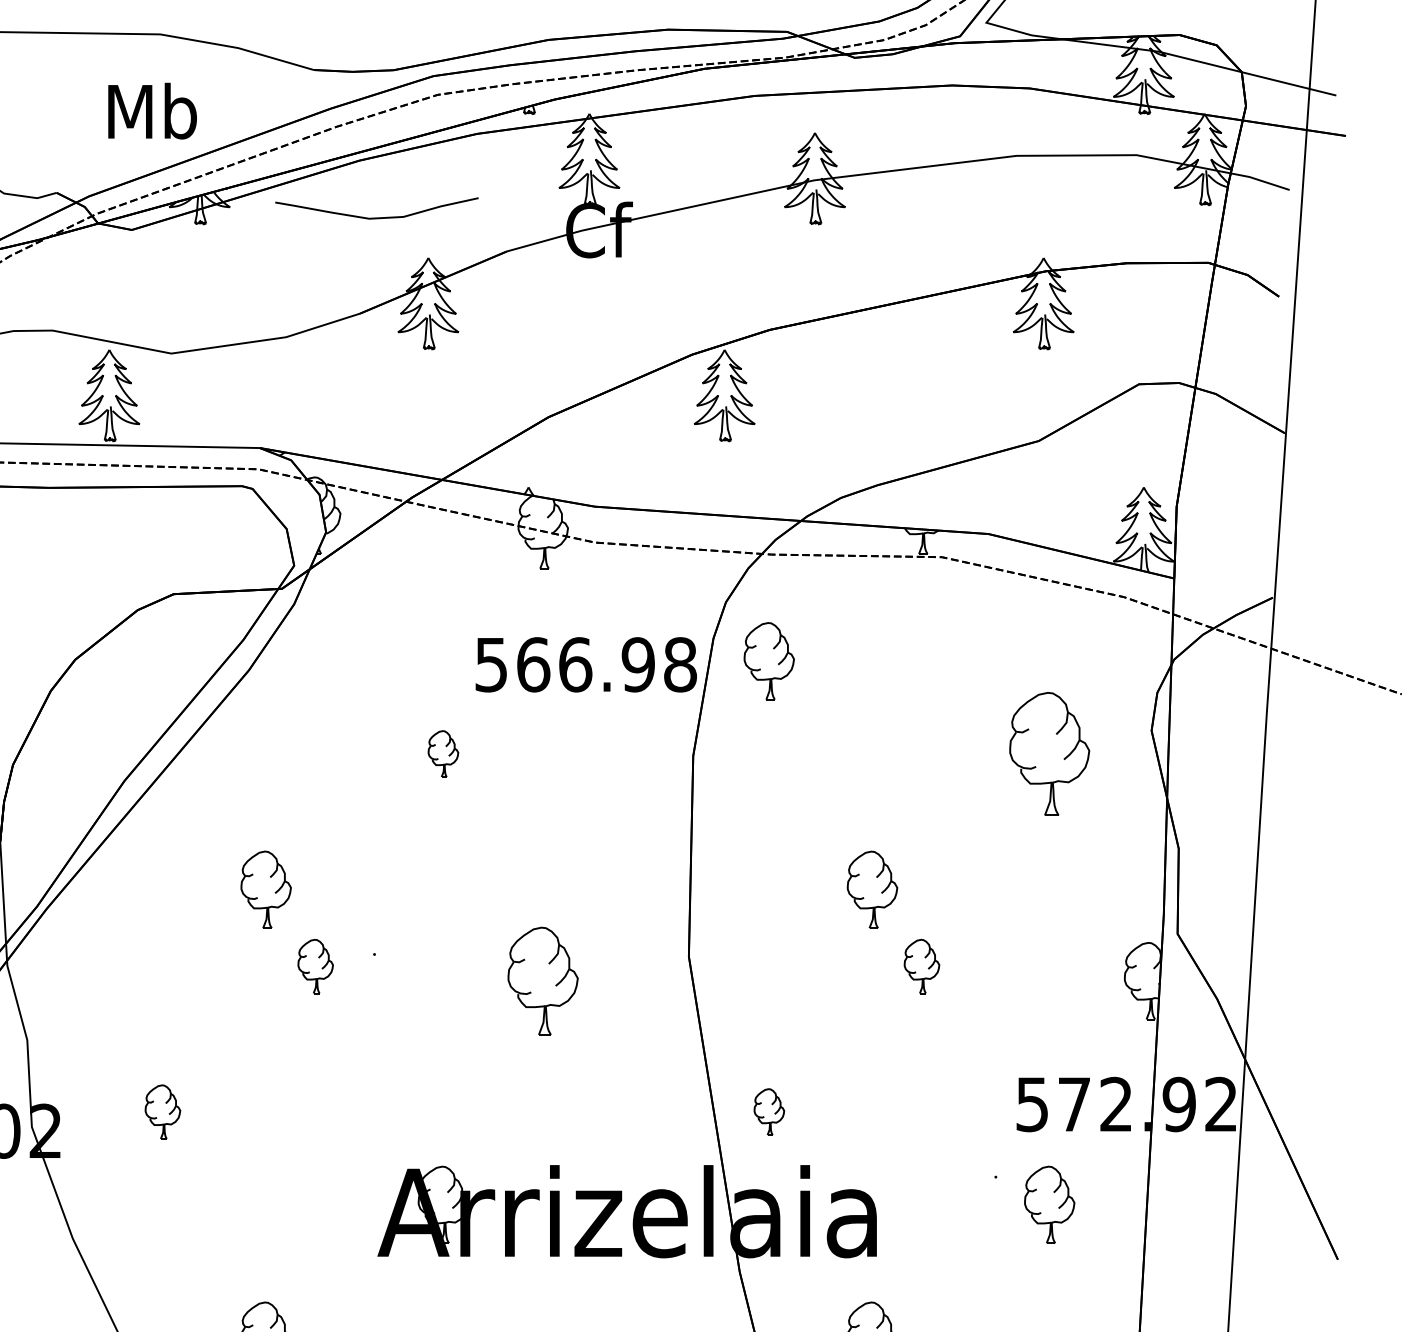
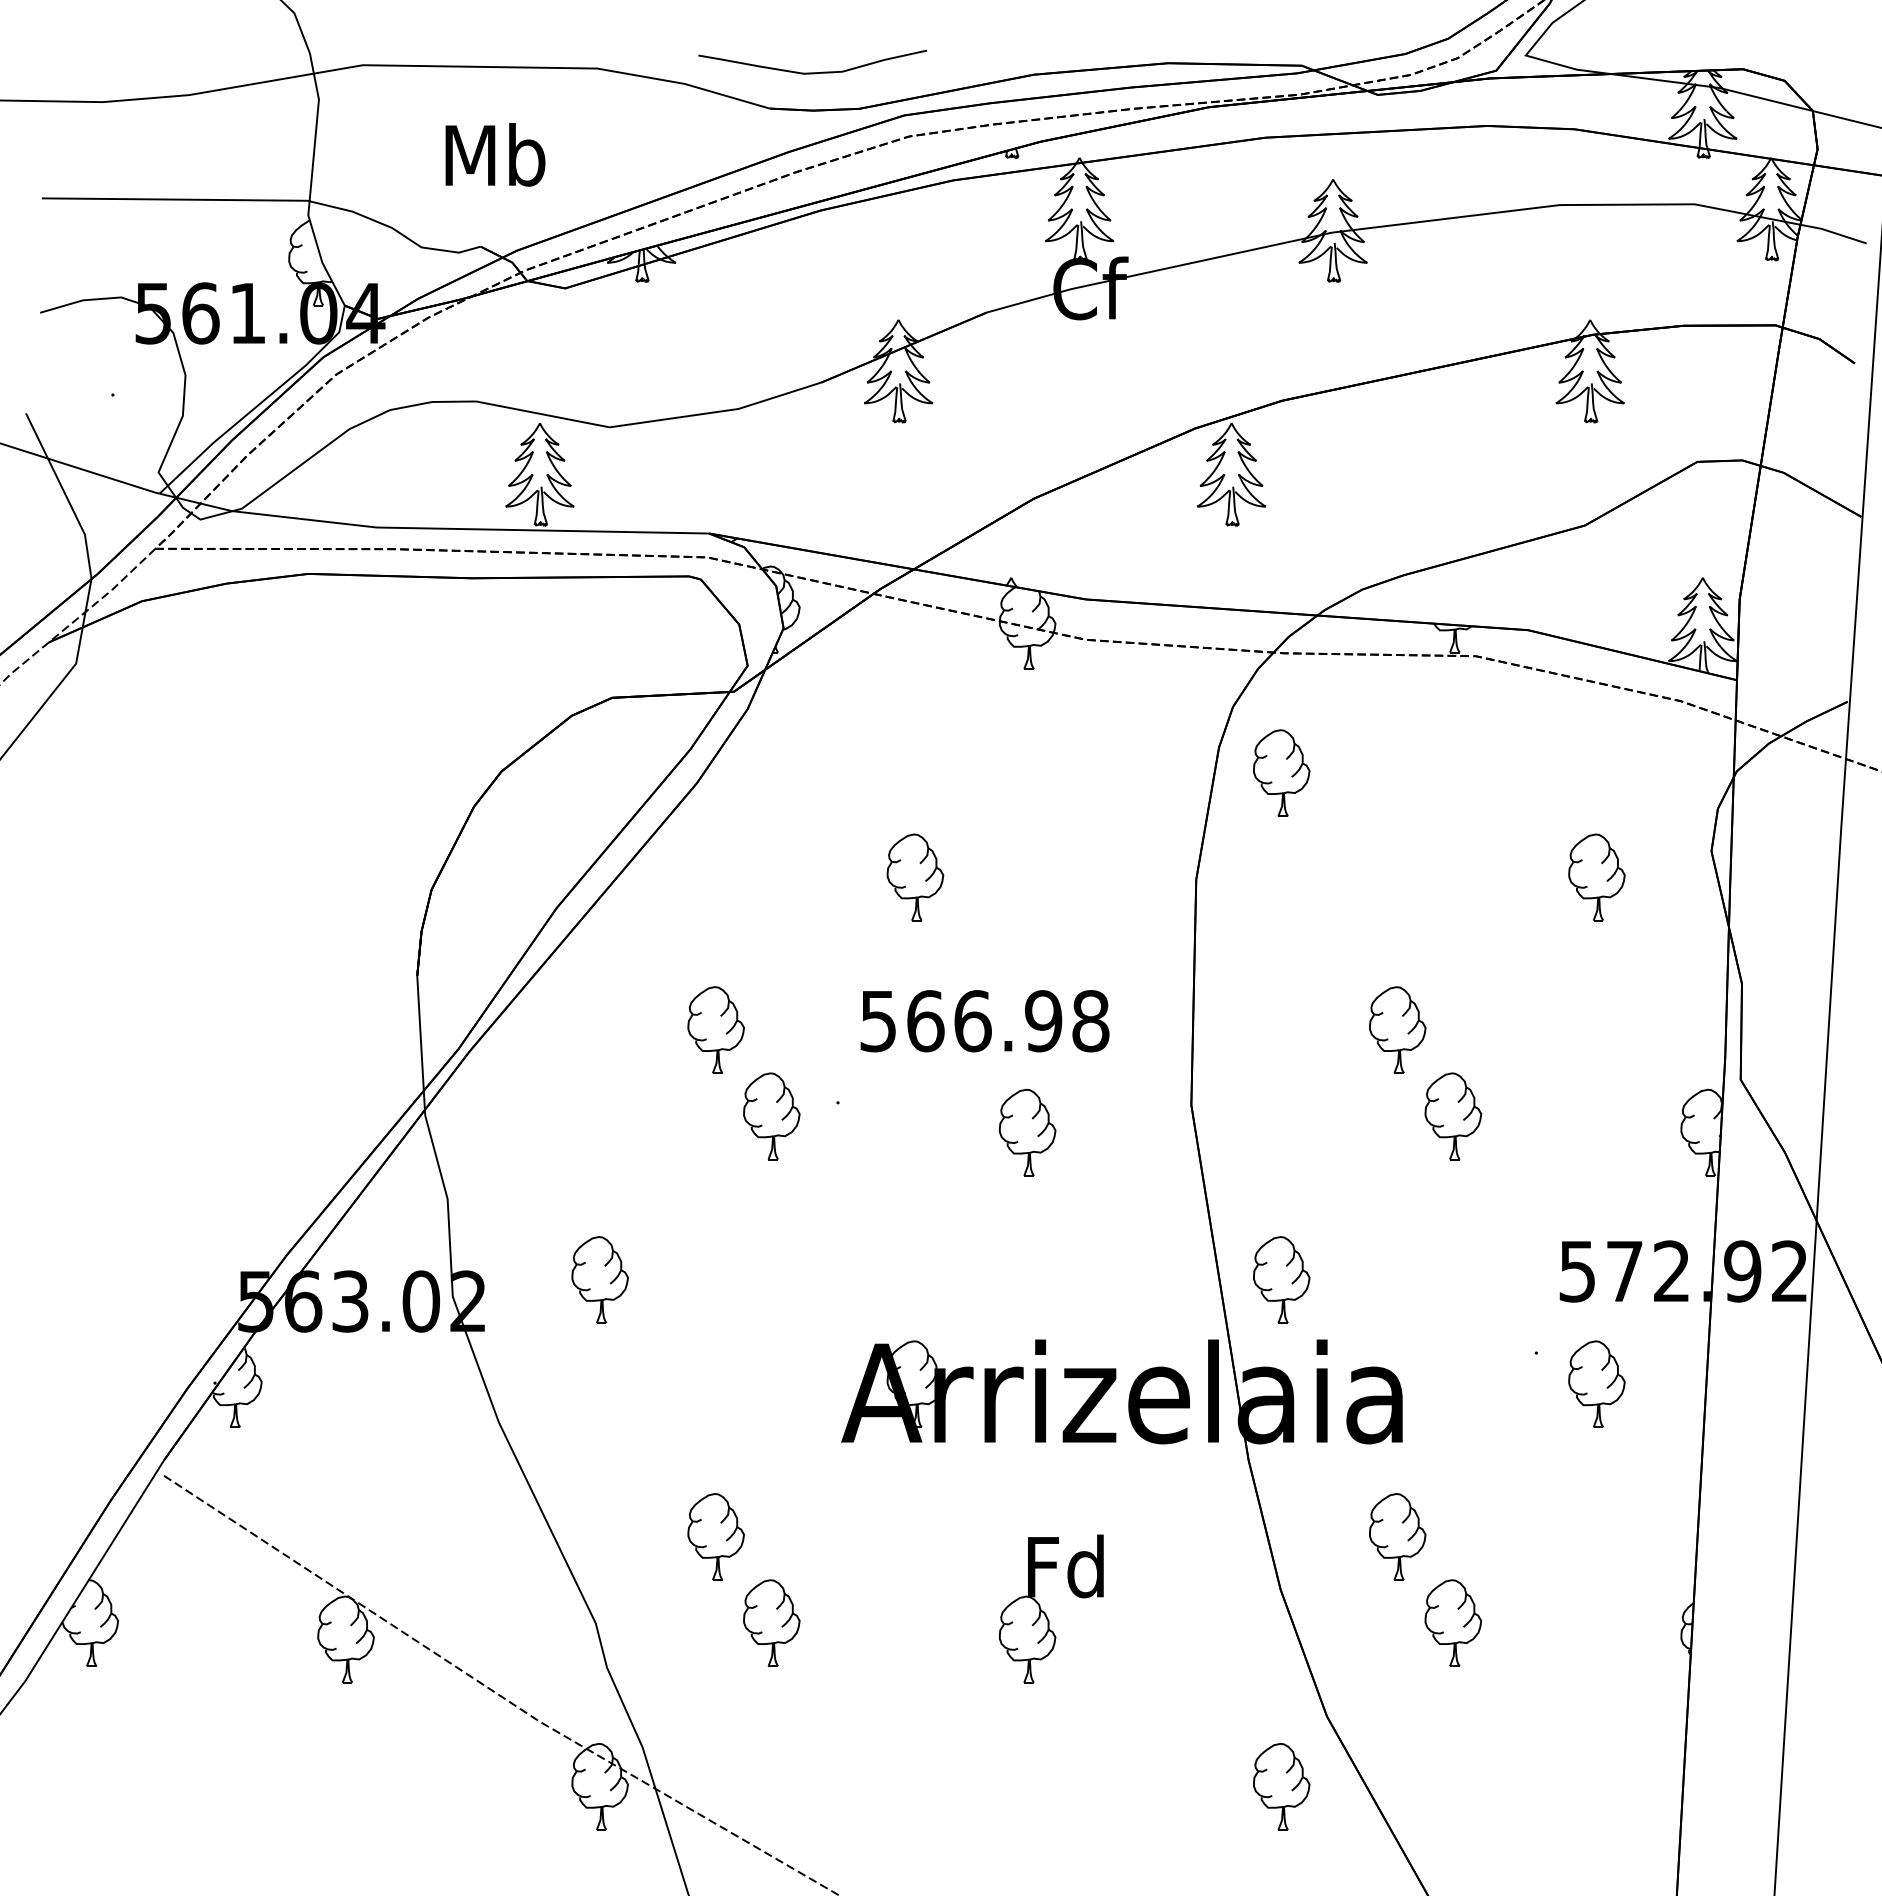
text: (152, 110) -> (495, 154), moved
curve: (376, 217) -> (812, 72), moved
text: (585, 665) -> (984, 1021), moved
part: (443, 754) -> (915, 877), size x1.67
part: (1049, 754) -> (1596, 877), size x0.62
part: (315, 966) -> (771, 1116), size x1.43
part: (922, 966) -> (1453, 1116), size x1.43
part: (543, 980) -> (1027, 1132), size x0.71
part: (162, 1111) -> (599, 1279), size x1.43
part: (769, 1111) -> (1281, 1279), size x1.67

